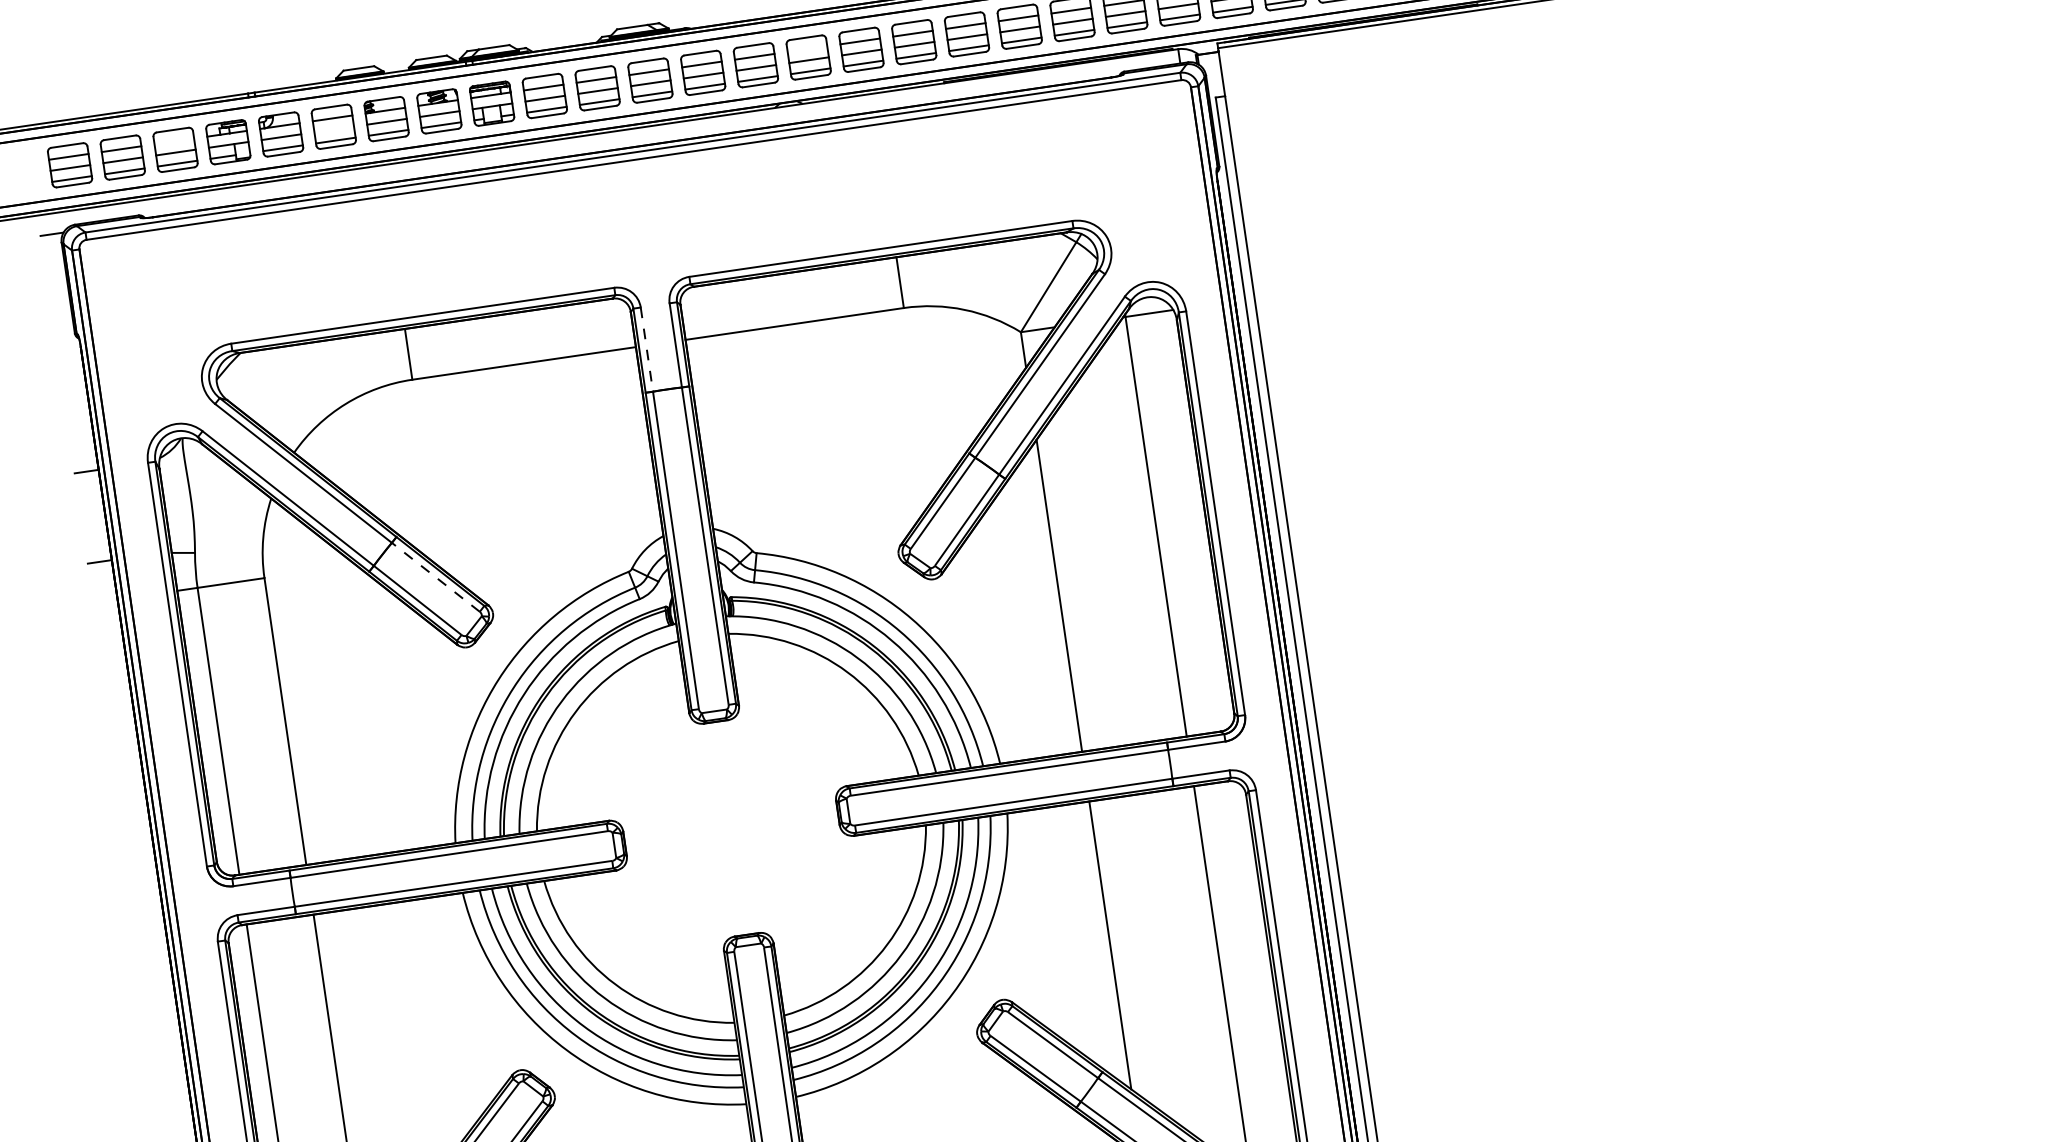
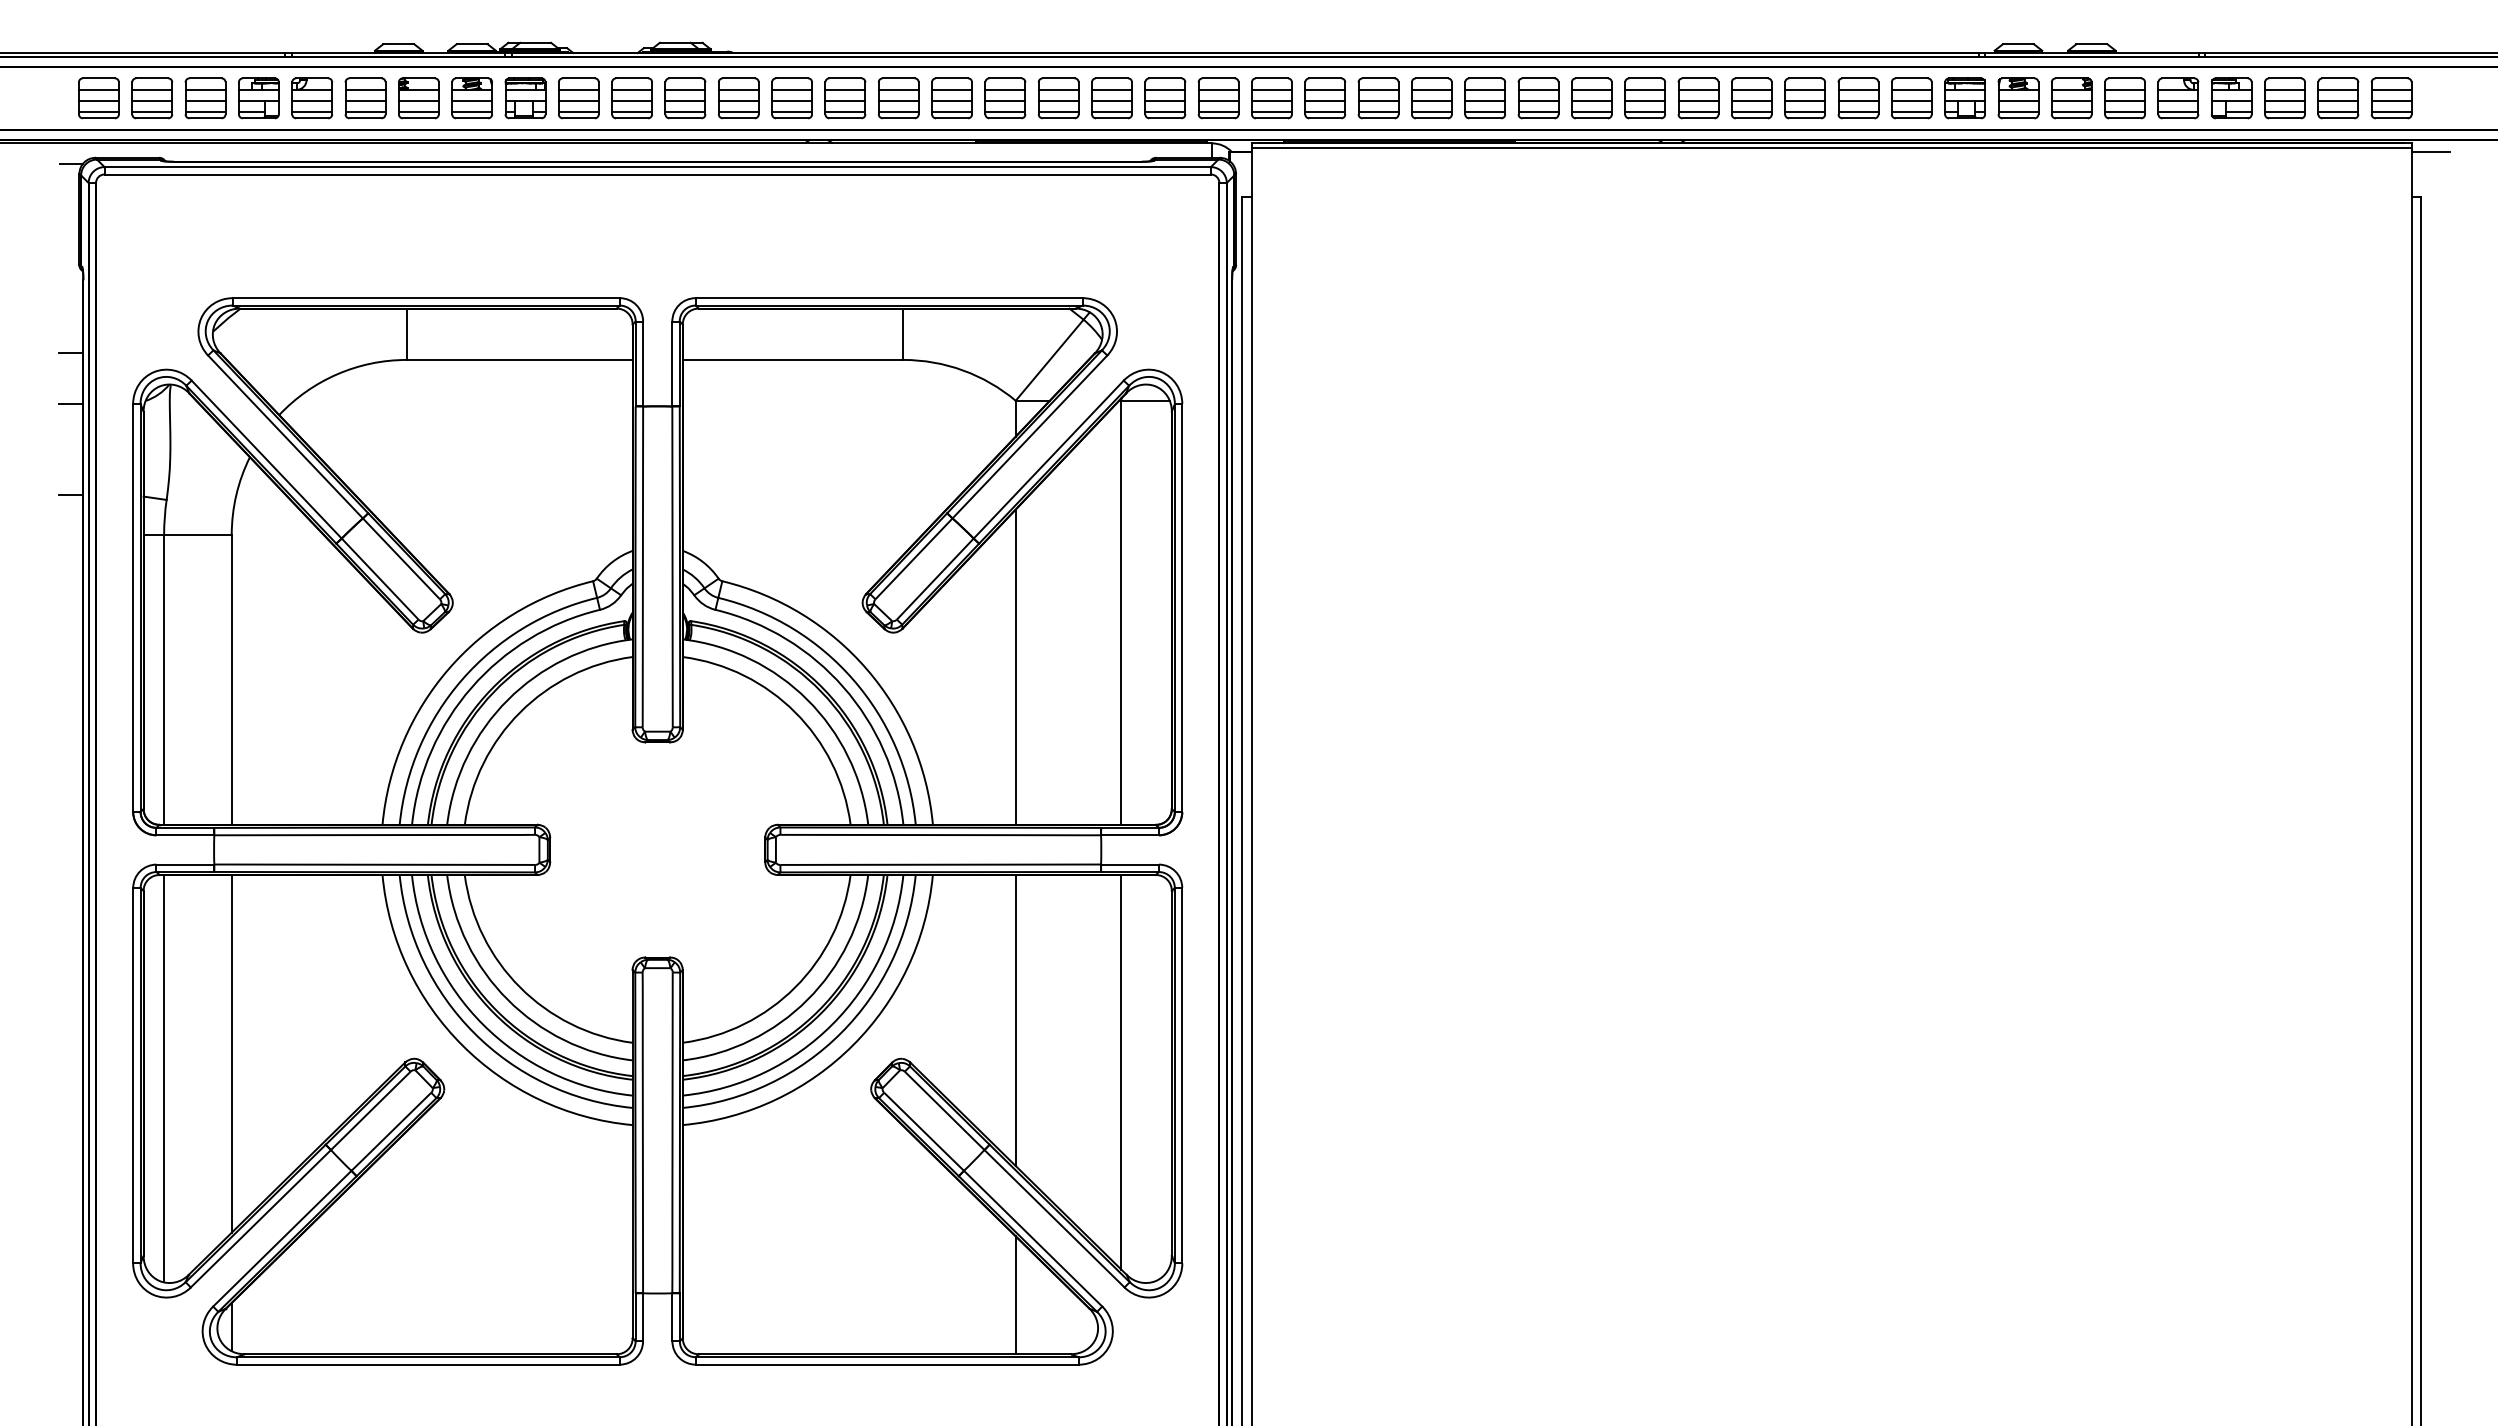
line: (807, 48) -> (845, 89), added
line: (334, 129) -> (365, 101), added
line: (174, 141) -> (205, 89), added
line: (647, 350) -> (643, 364), dashed -> solid
line: (79, 421) -> (71, 353), added
line: (435, 576) -> (401, 558), dashed -> solid

